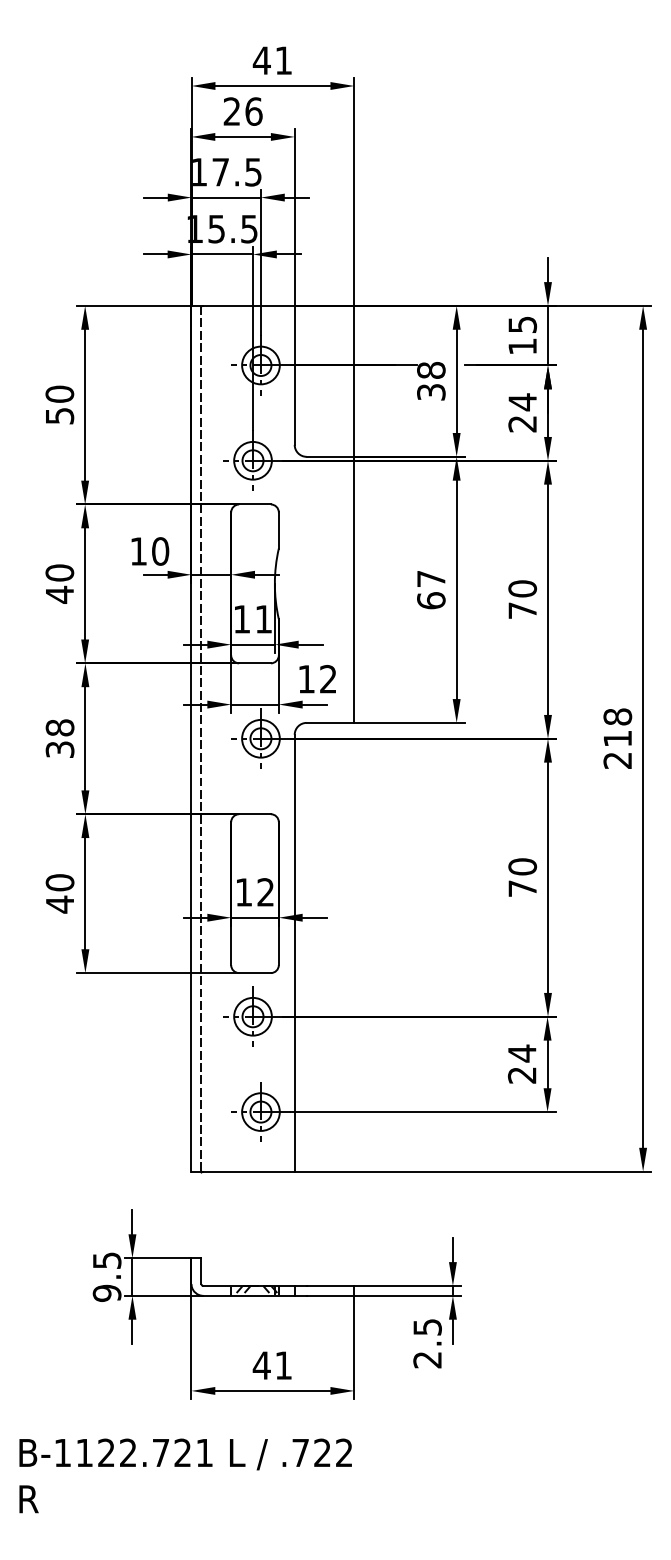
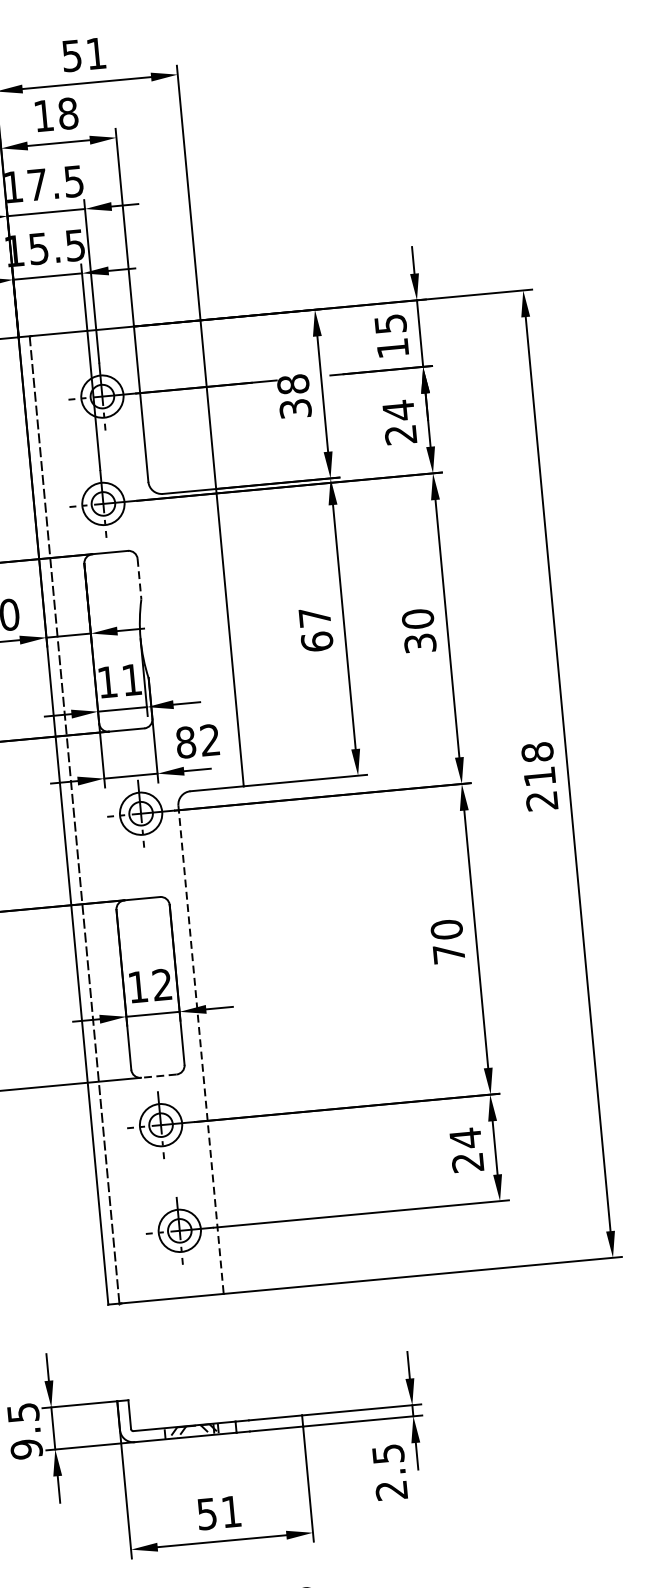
text: (261, 60) -> (71, 55), 41 -> 51
text: (242, 111) -> (55, 114), 26 -> 18
line: (278, 531) -> (139, 580), solid -> dashed
text: (522, 610) -> (420, 643), 70 -> 30
text: (306, 678) -> (185, 741), 12 -> 82
line: (294, 953) -> (200, 1050), solid -> dashed
line: (255, 973) -> (159, 1076), solid -> dashed
text: (261, 1365) -> (206, 1513), 41 -> 51

